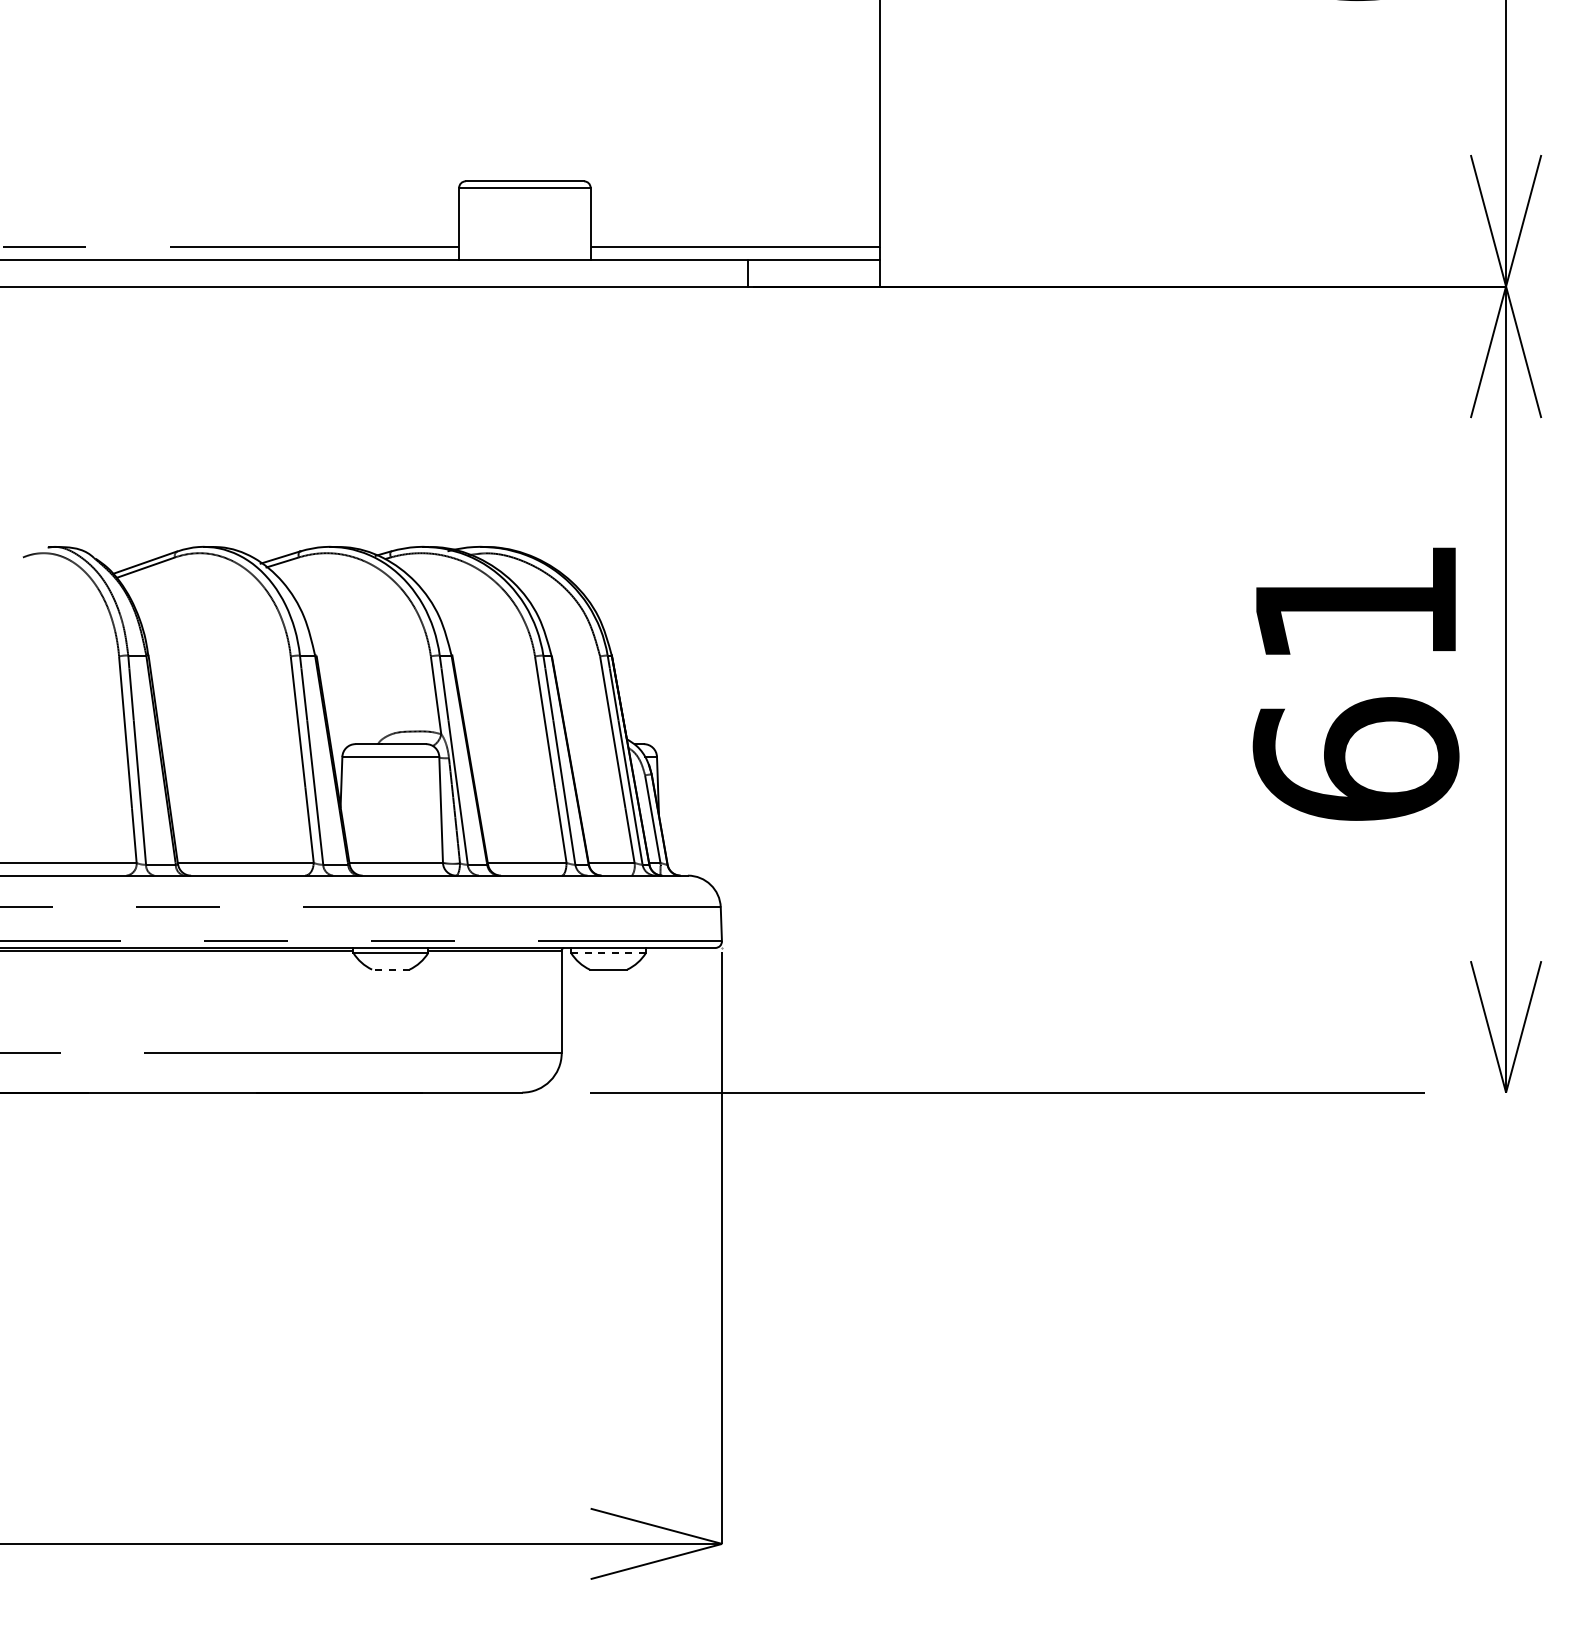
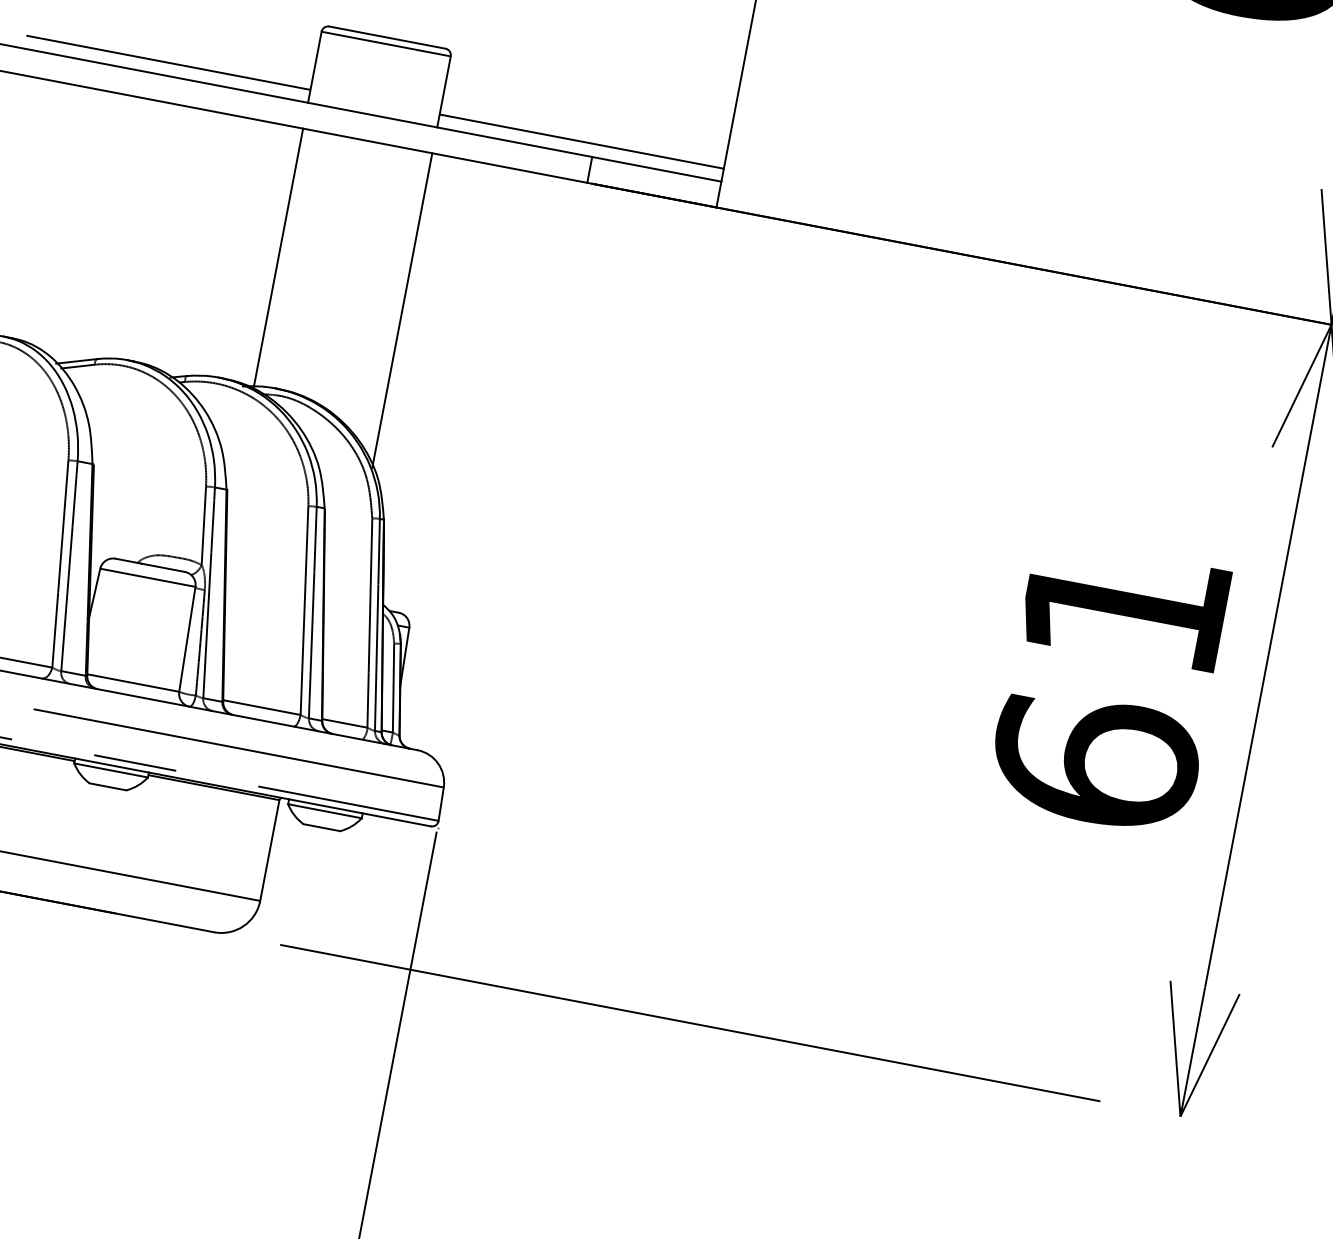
line: (459, 418) -> (278, 258), added
line: (590, 446) -> (402, 310), added
line: (608, 952) -> (325, 810), dashed -> solid
line: (390, 969) -> (107, 786), dashed -> solid

